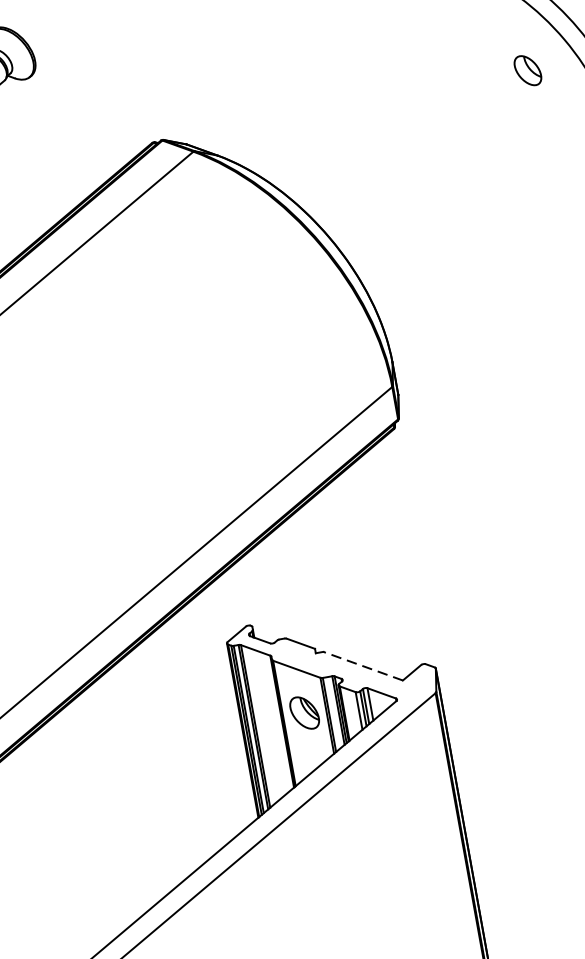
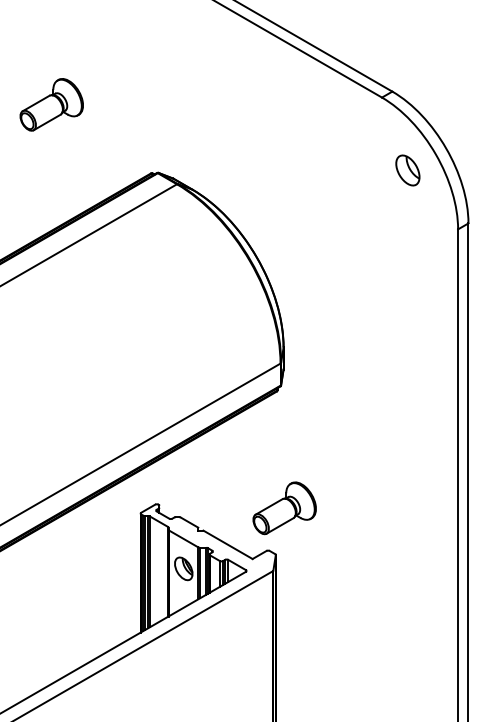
part: (527, 70) -> (407, 170), size x1.43
part: (436, 598) -> (284, 508), added
line: (362, 665) -> (227, 544), dashed -> solid

